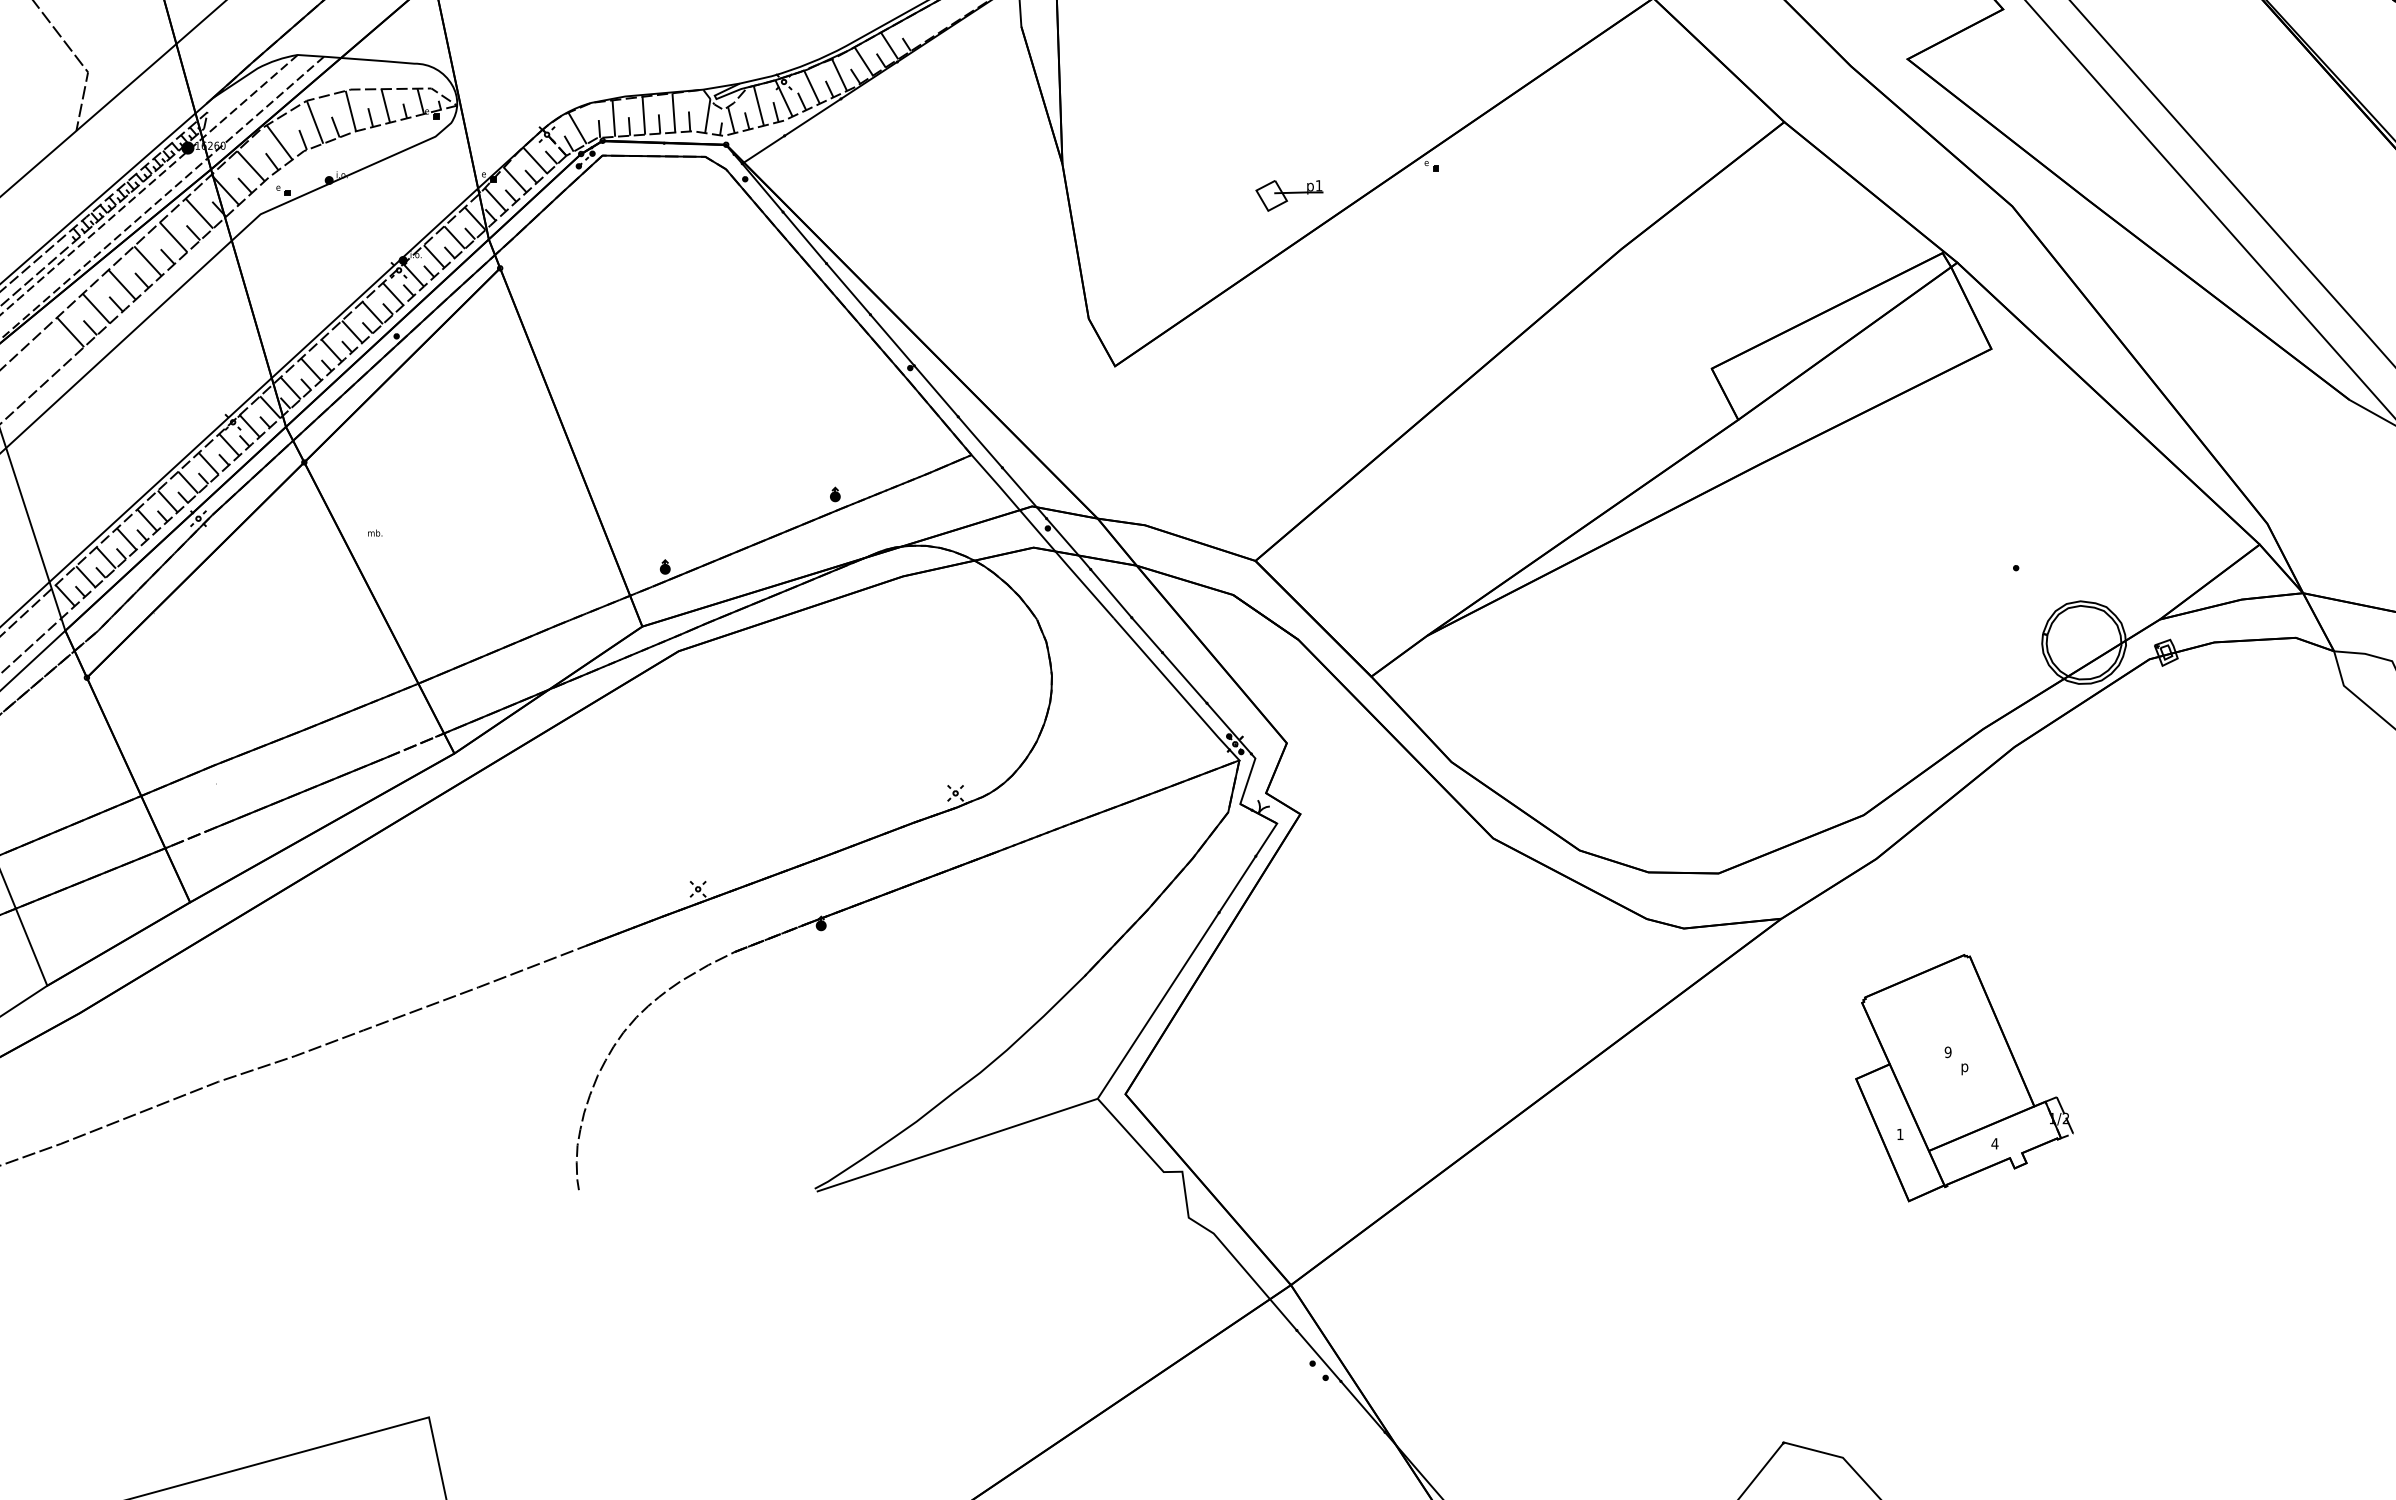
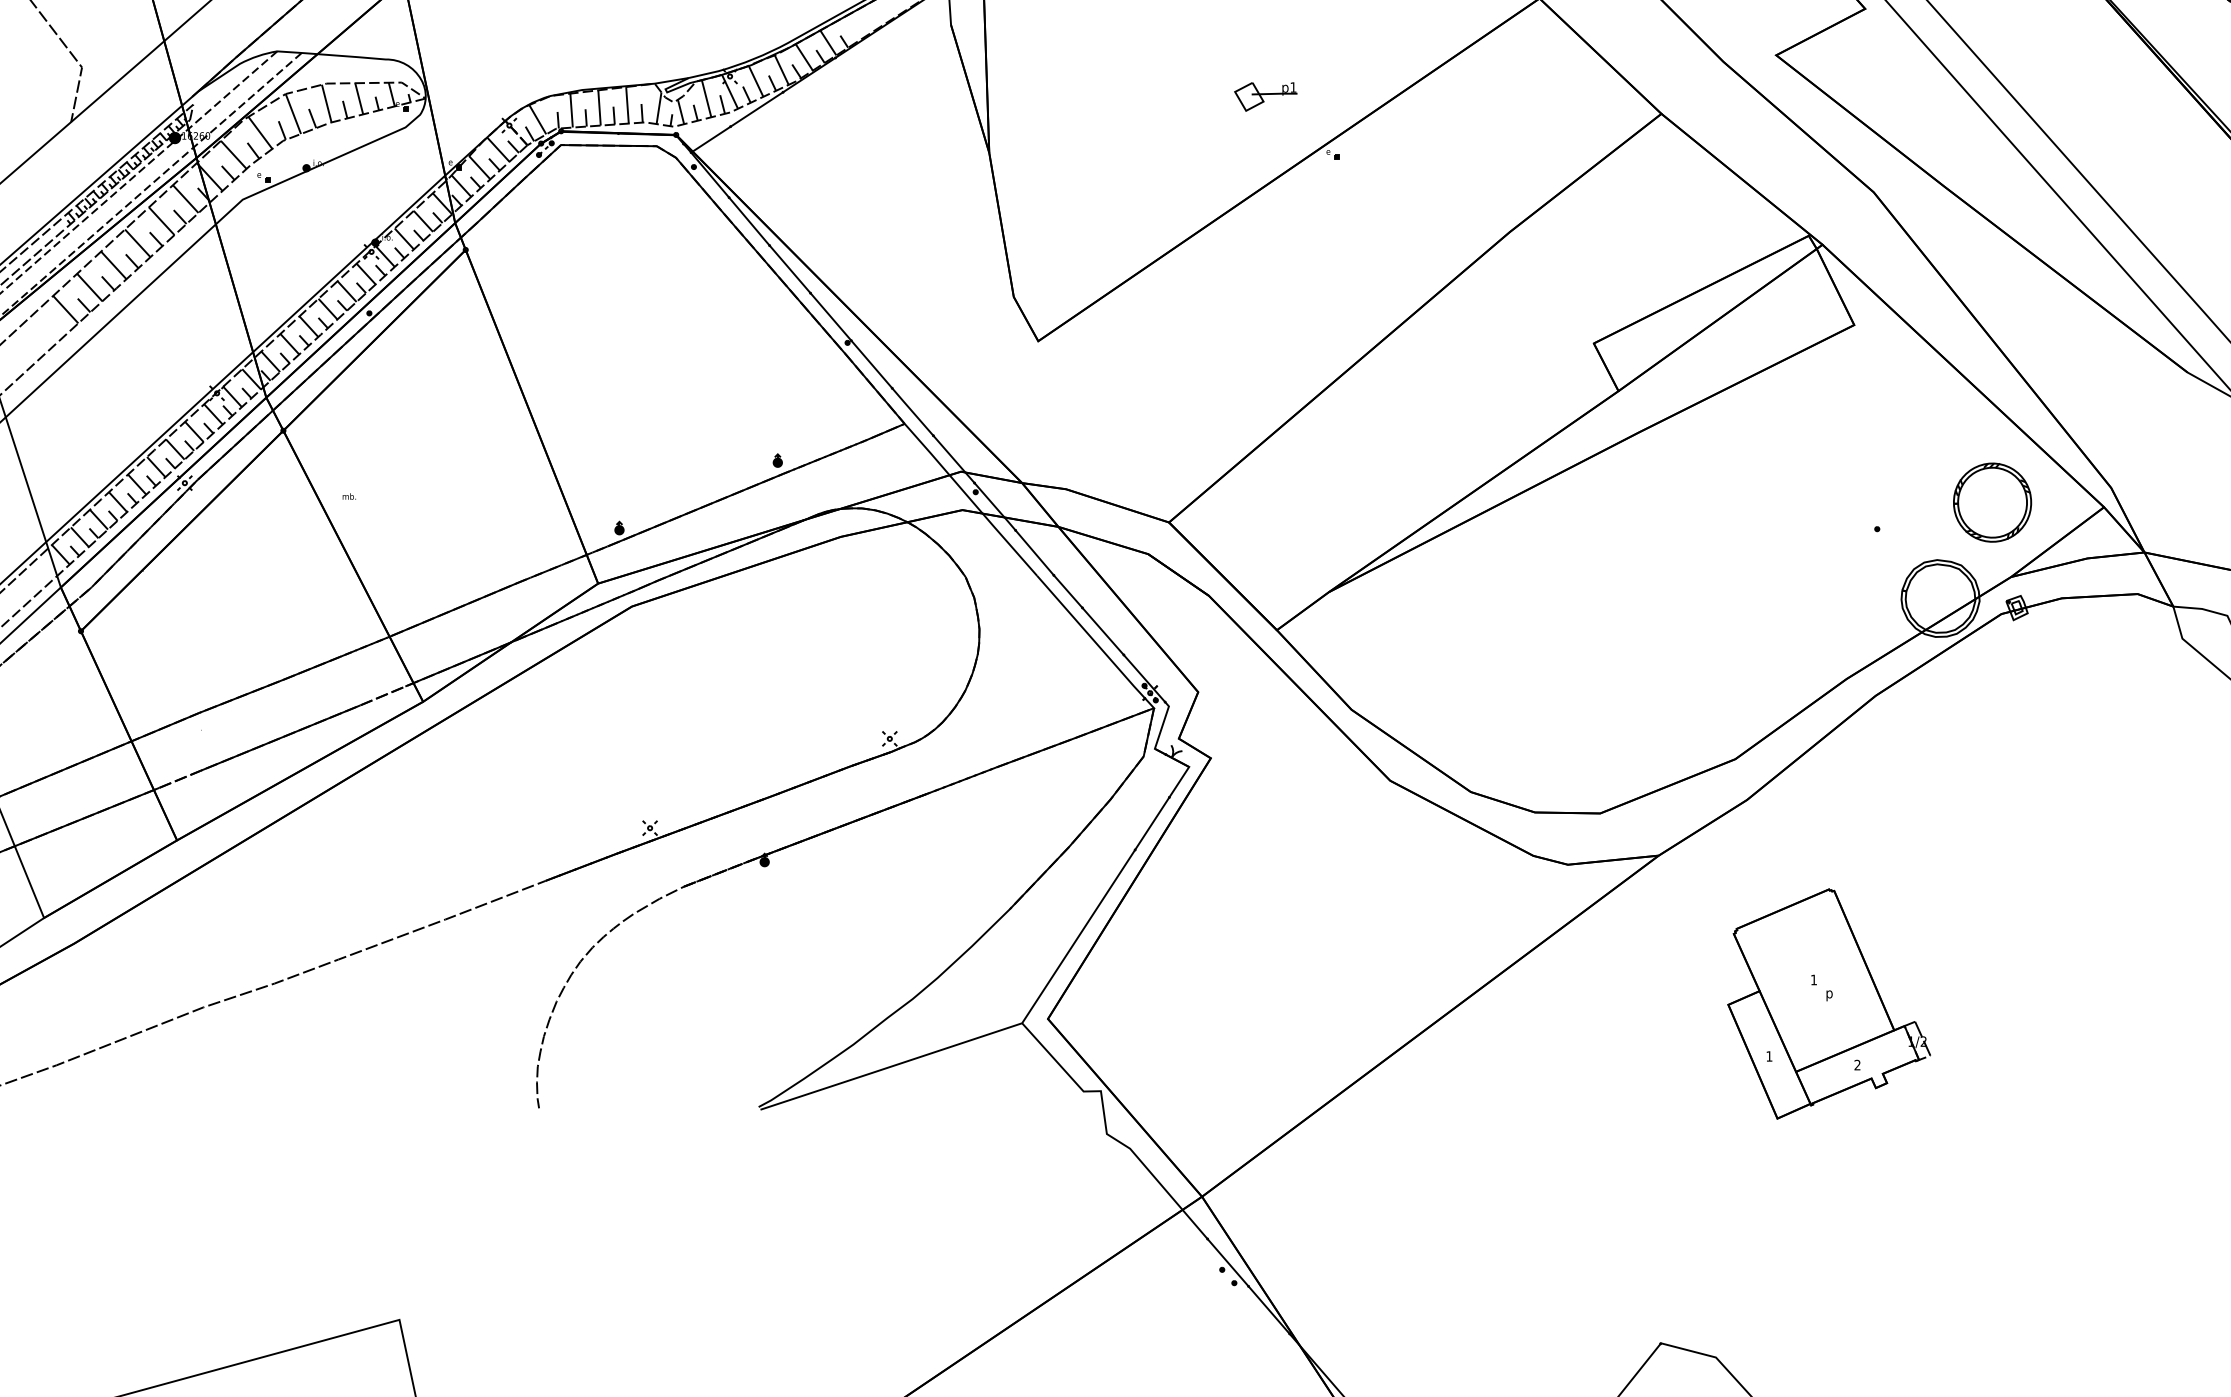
part: (1289, 195) -> (1265, 96), moved
part: (2139, 539) -> (1992, 502), added
text: (1947, 1052) -> (1813, 980), 9 -> 1
text: (1994, 1143) -> (1857, 1064), 4 -> 2

